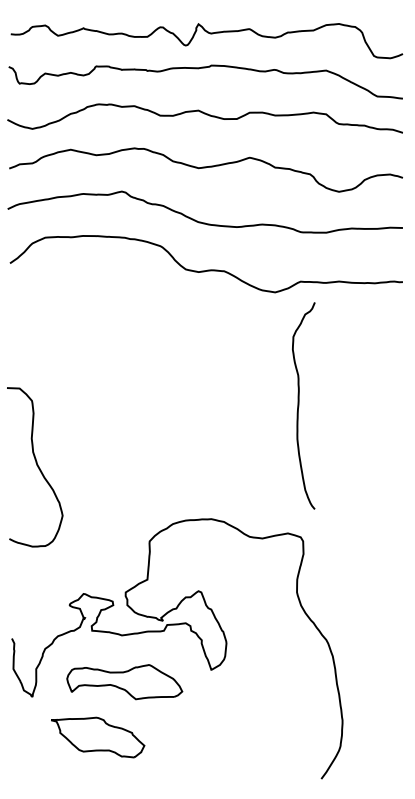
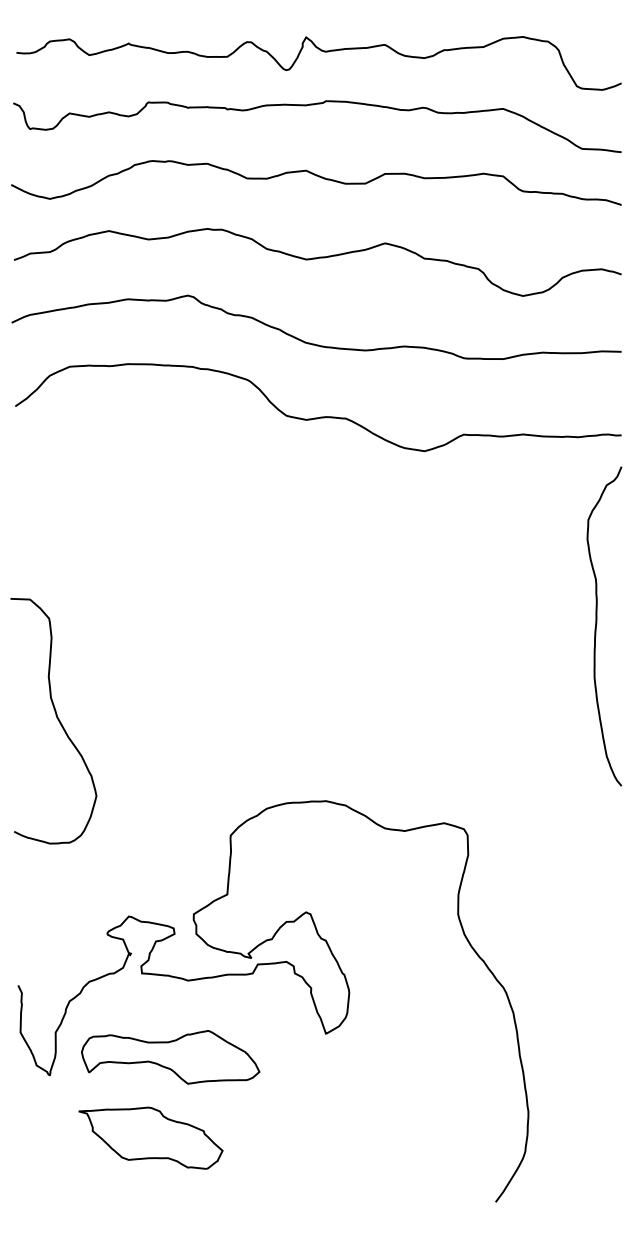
curve: (299, 405) -> (597, 625), moved
part: (124, 682) -> (170, 1057), moved

